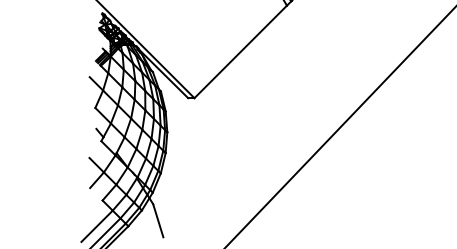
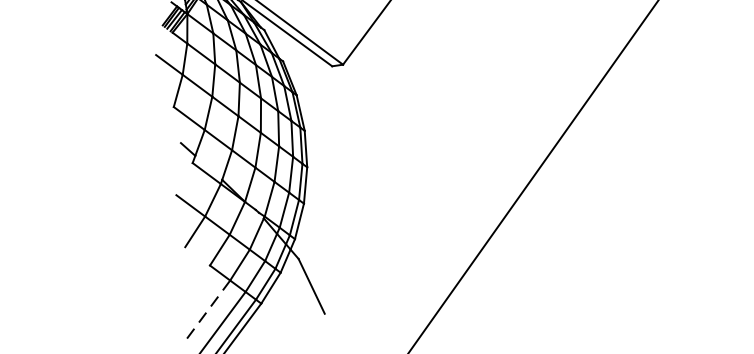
line: (96, 226) -> (206, 312), solid -> dashed

